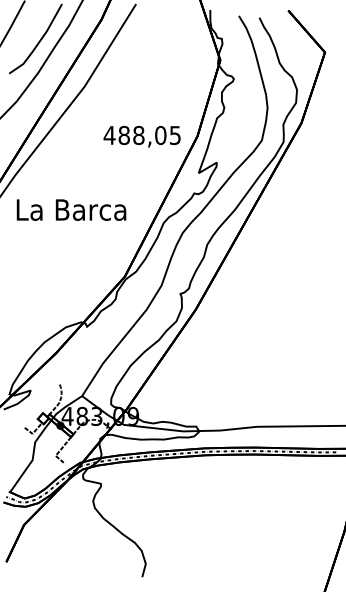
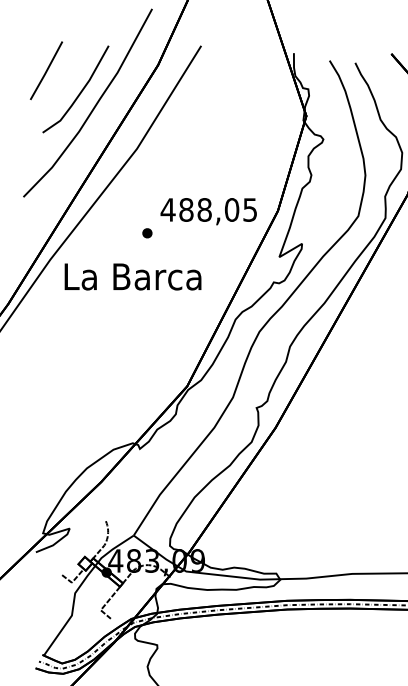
part: (93, 154) -> (147, 233), added
text: (71, 209) -> (133, 276), moved

